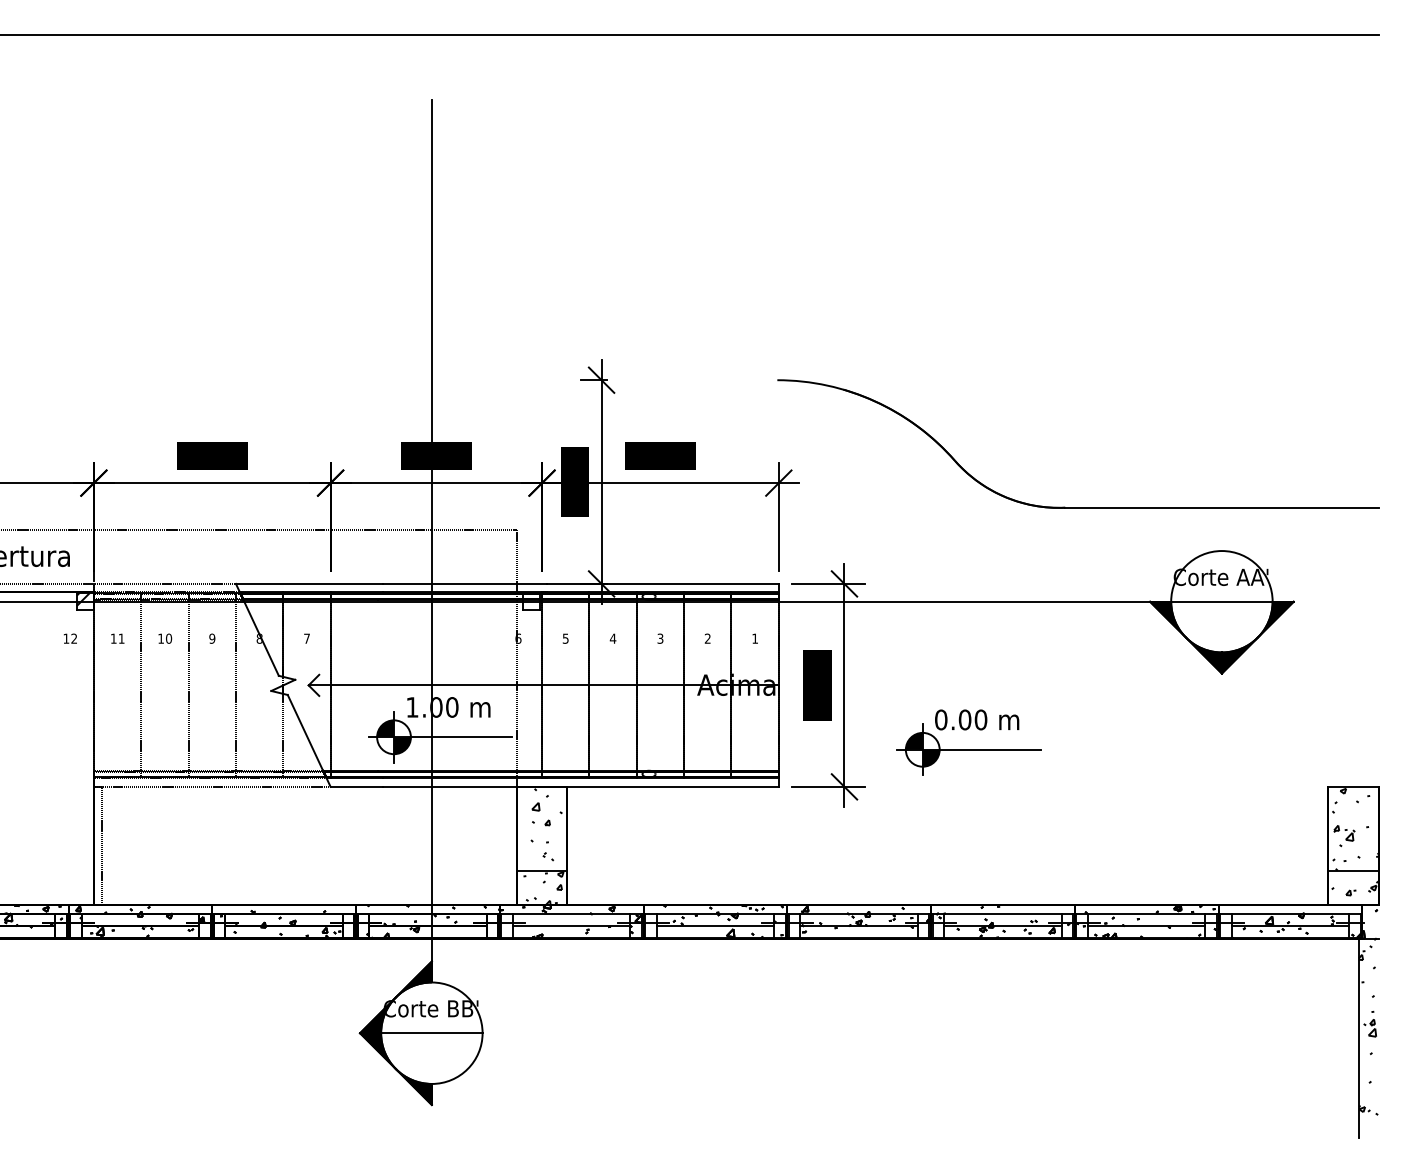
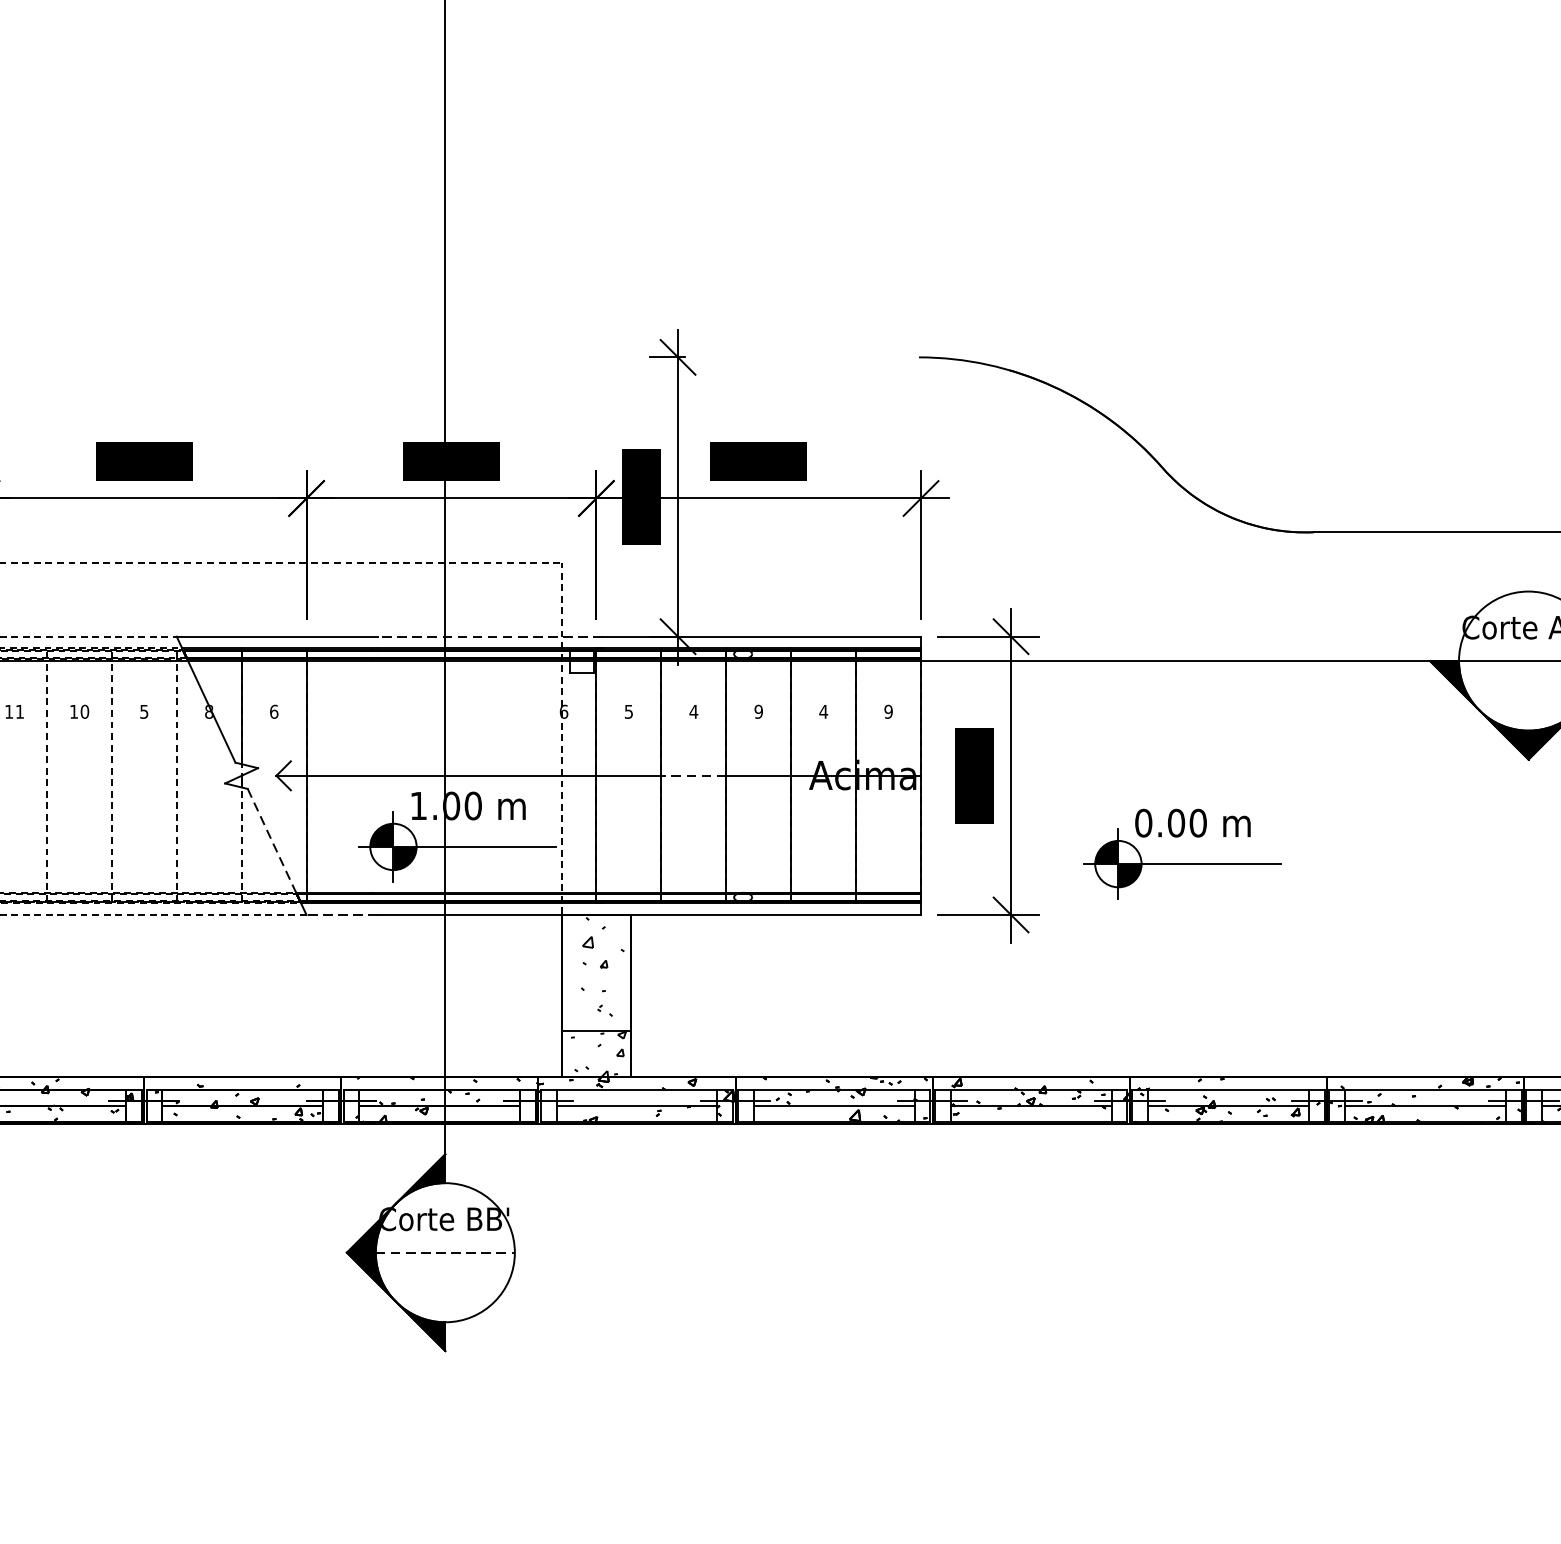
line: (464, 583) -> (490, 636), solid -> dashed
text: (212, 638) -> (144, 711), 9 -> 5
text: (307, 638) -> (274, 711), 7 -> 6
text: (660, 638) -> (758, 711), 3 -> 9
text: (707, 638) -> (823, 711), 2 -> 4
text: (755, 638) -> (889, 711), 1 -> 9
line: (613, 685) -> (694, 775), solid -> dashed
line: (305, 732) -> (272, 840), solid -> dashed
line: (356, 786) -> (341, 914), solid -> dashed
line: (431, 1033) -> (444, 1253), solid -> dashed

